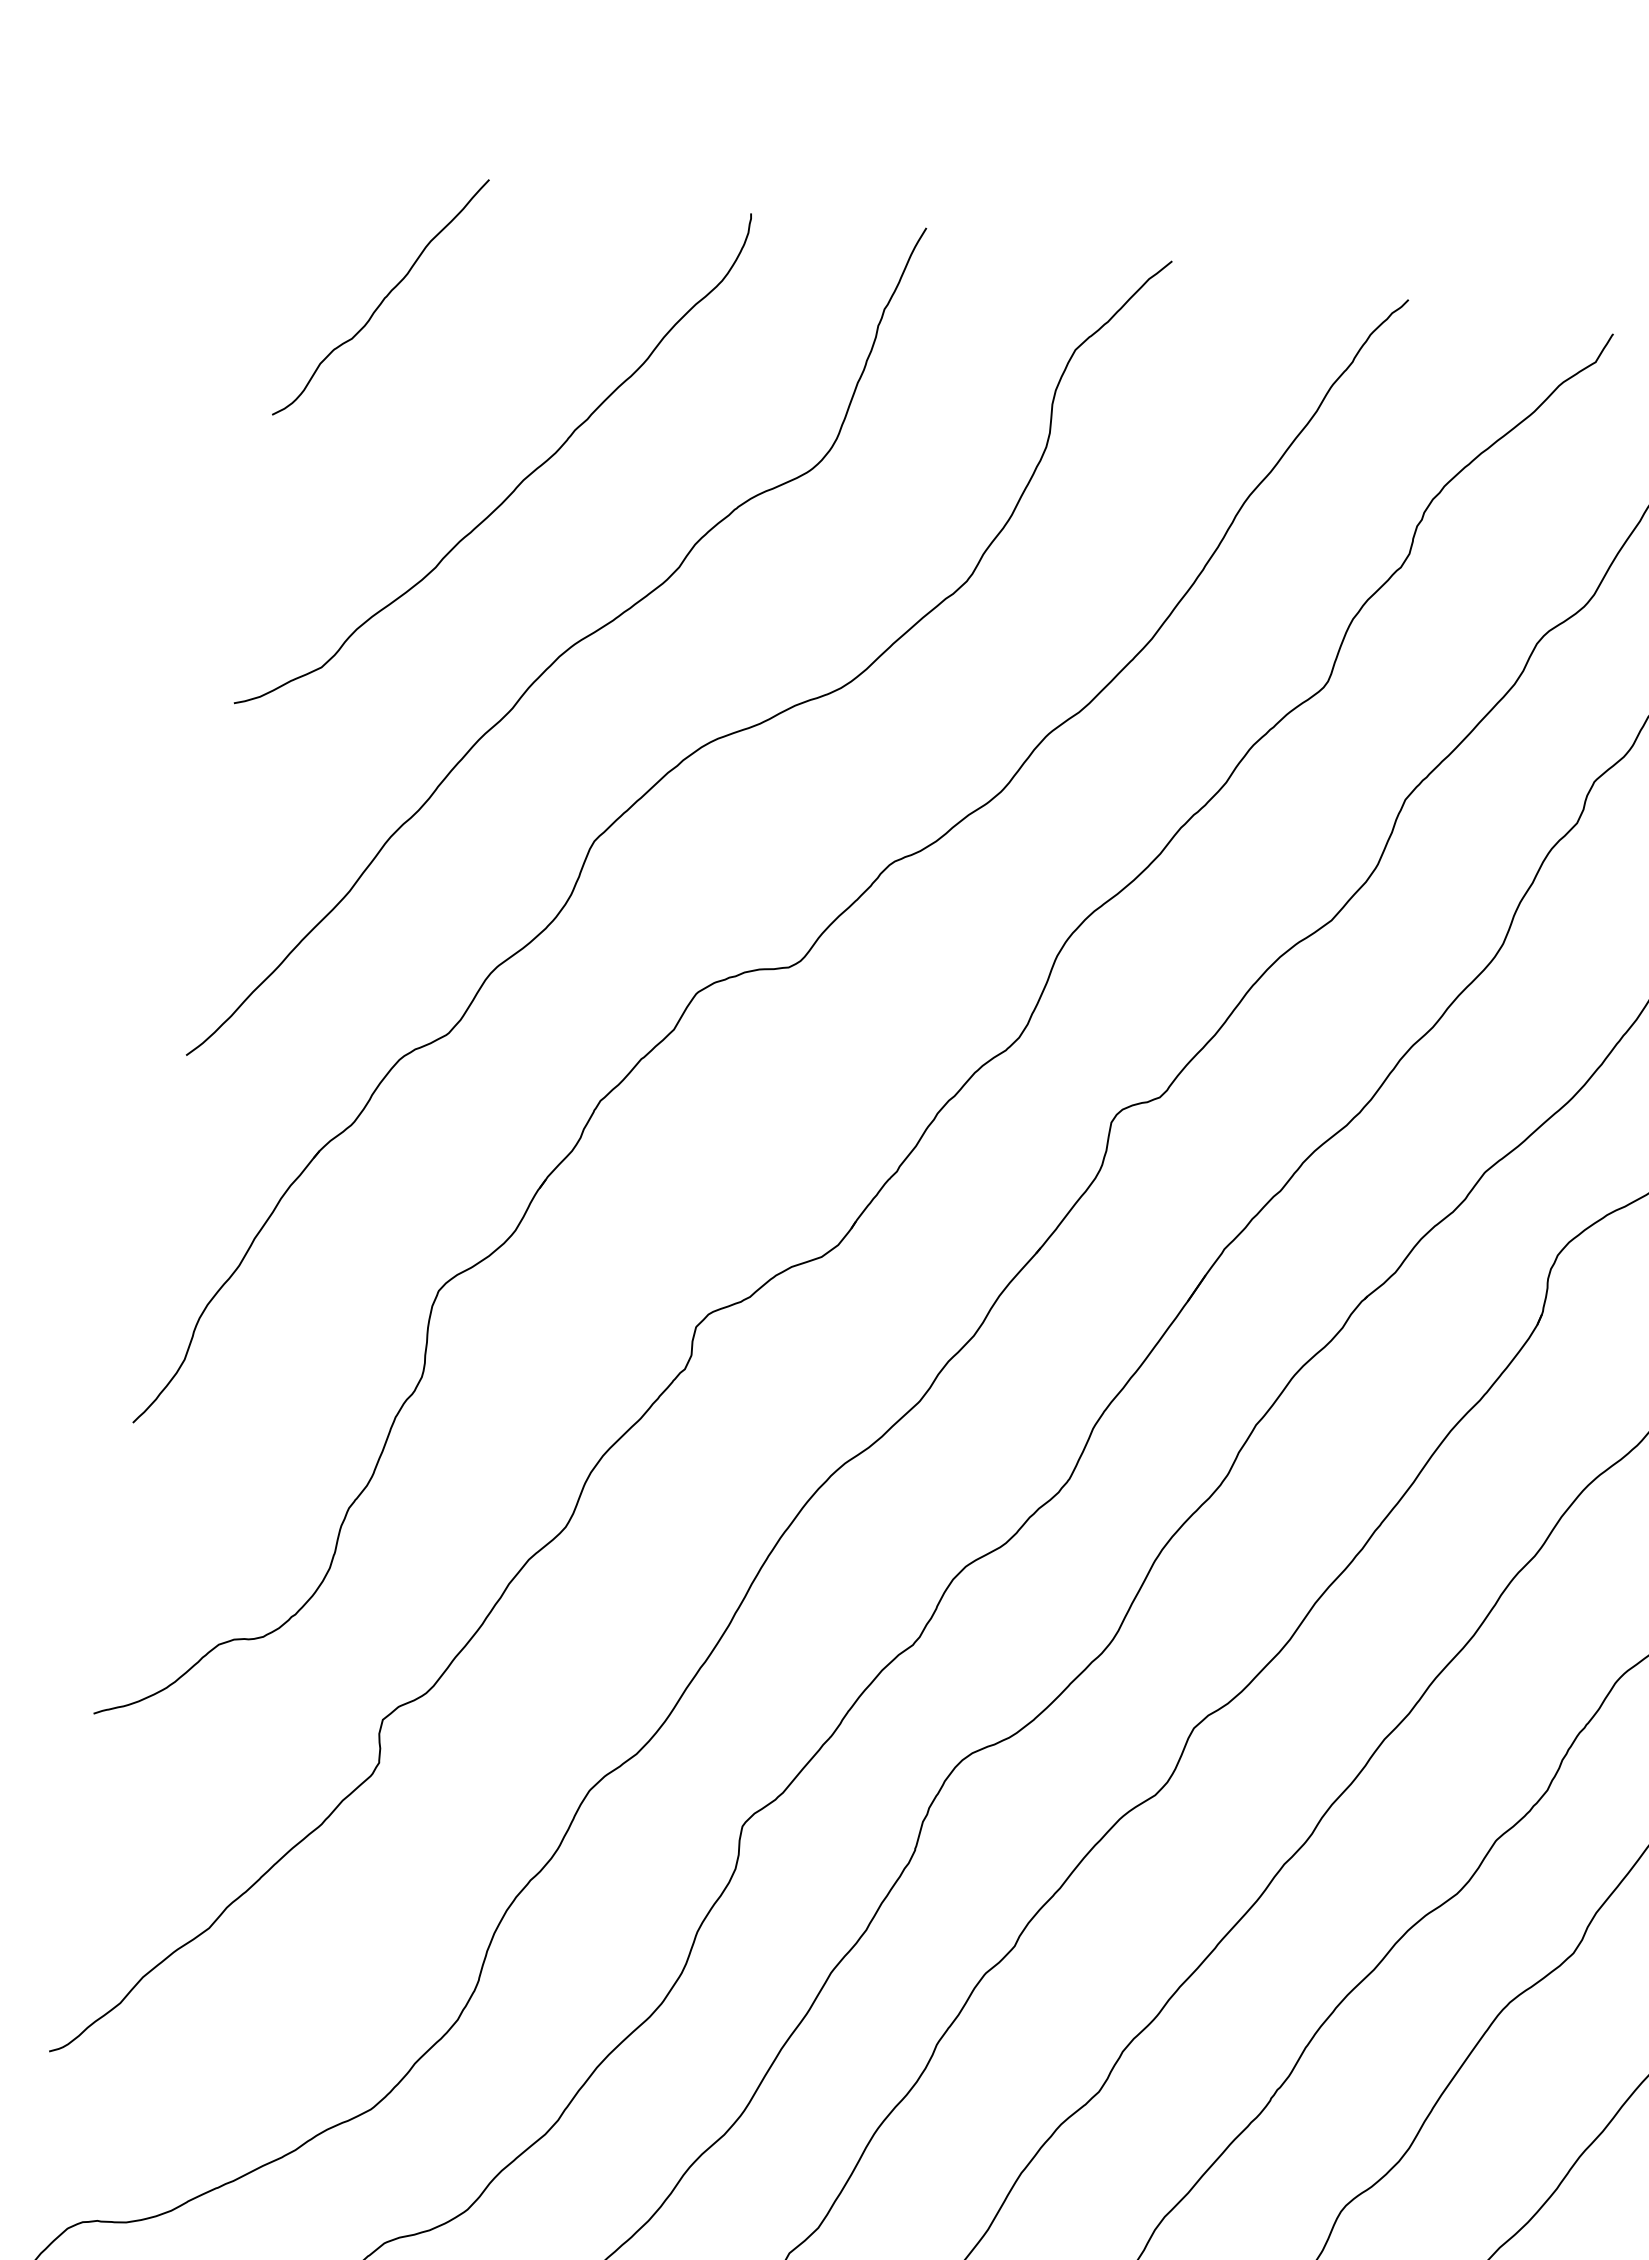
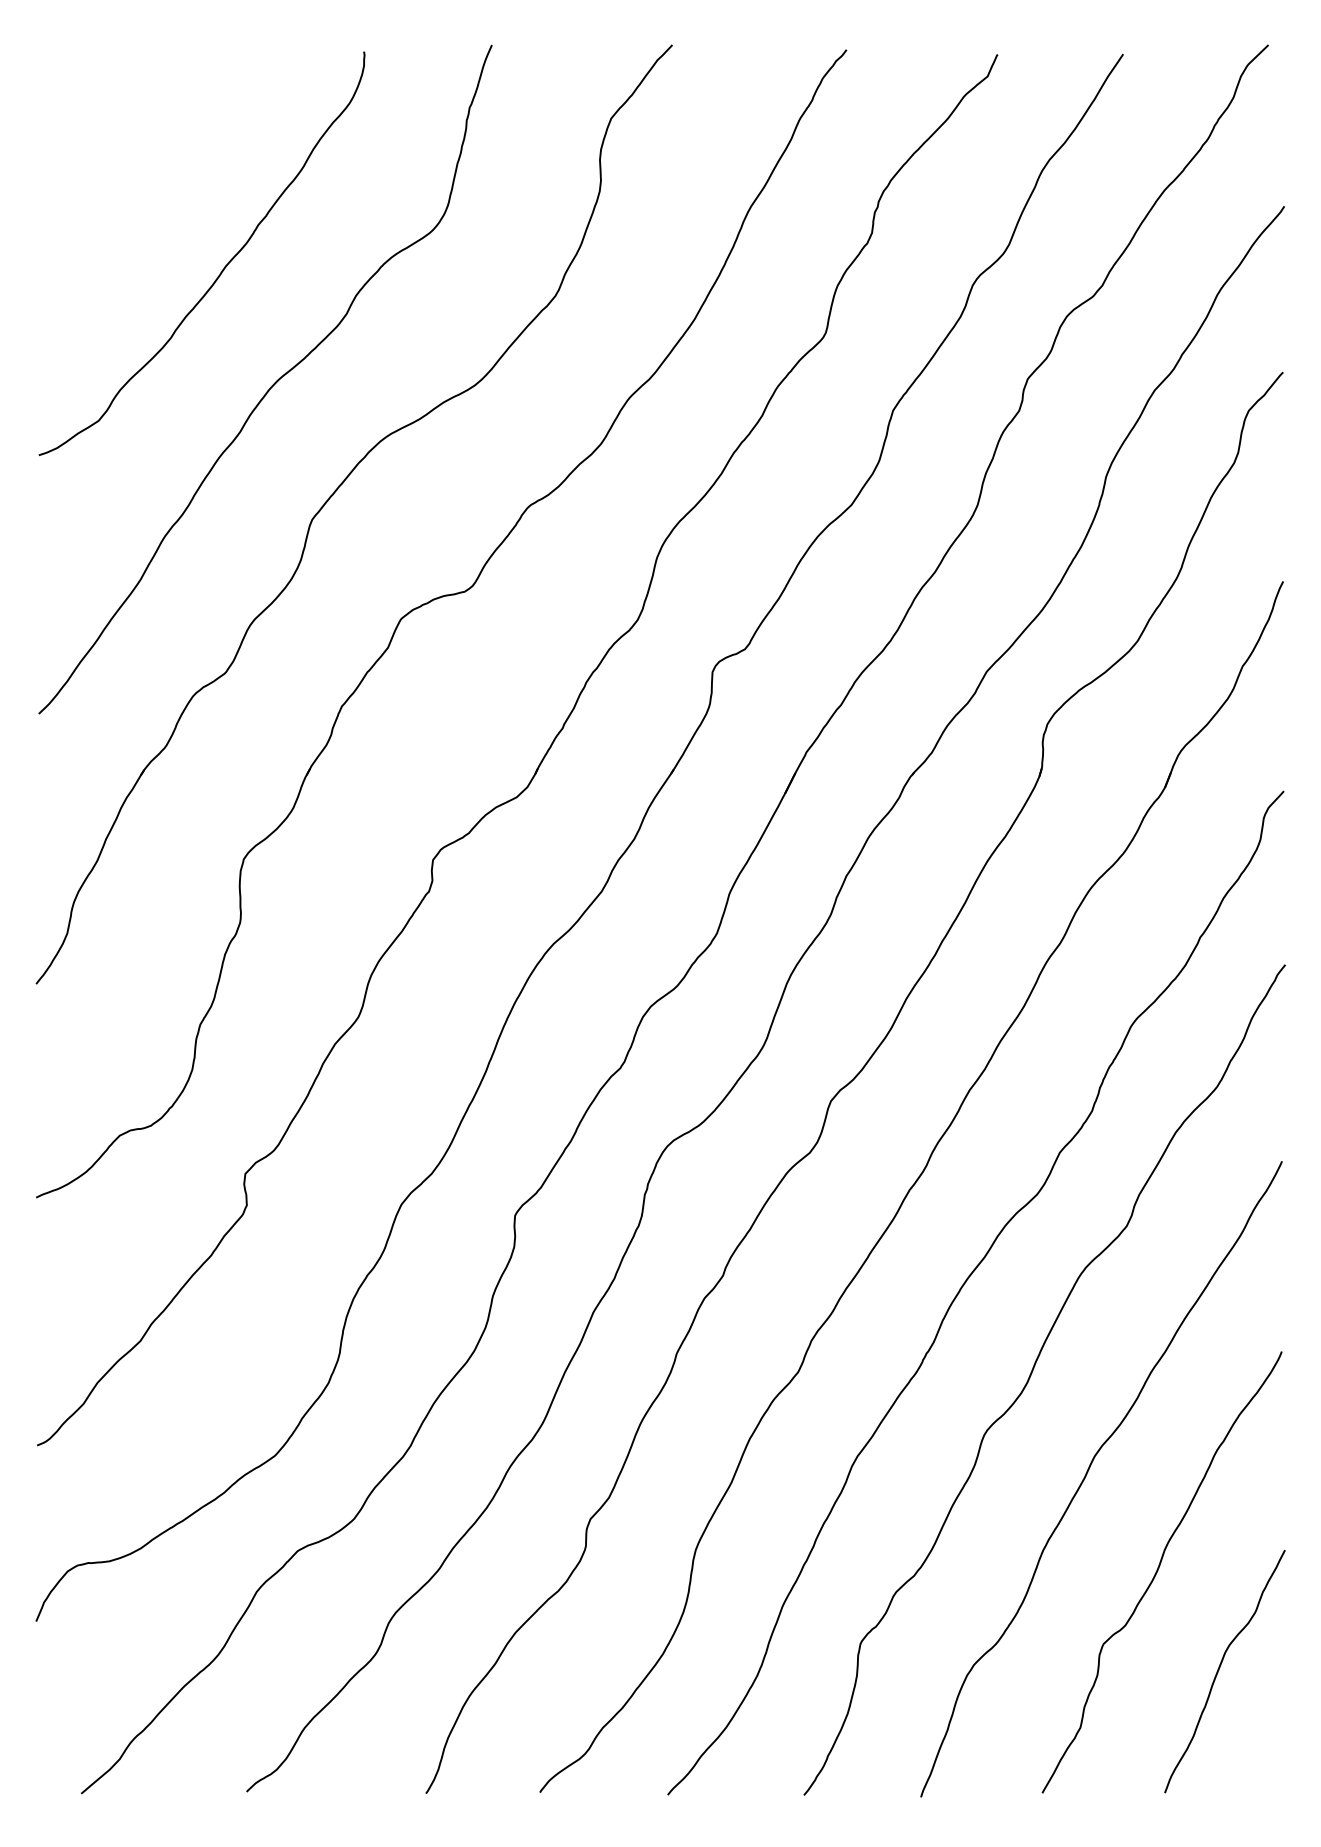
curve: (384, 296) -> (107, 147), removed

